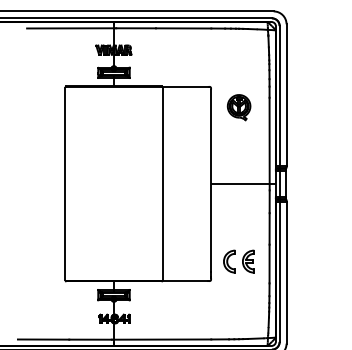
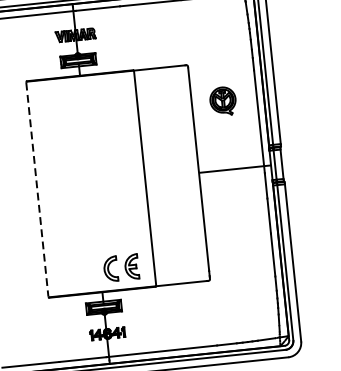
part: (238, 107) -> (222, 101), moved
line: (65, 184) -> (37, 190), solid -> dashed
part: (238, 261) -> (120, 267), moved

